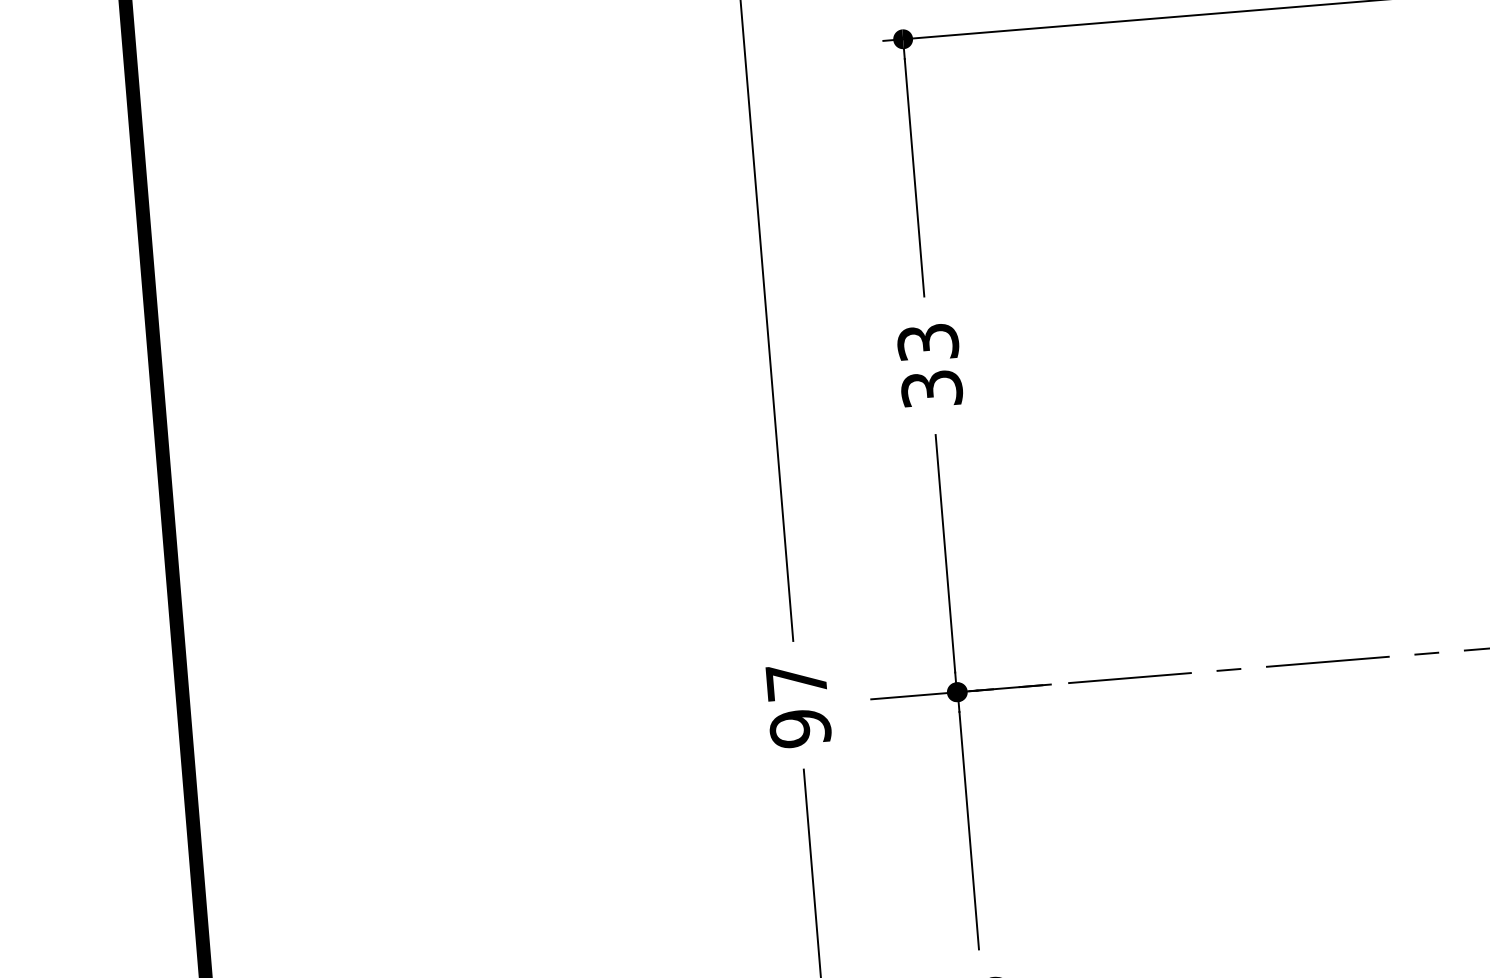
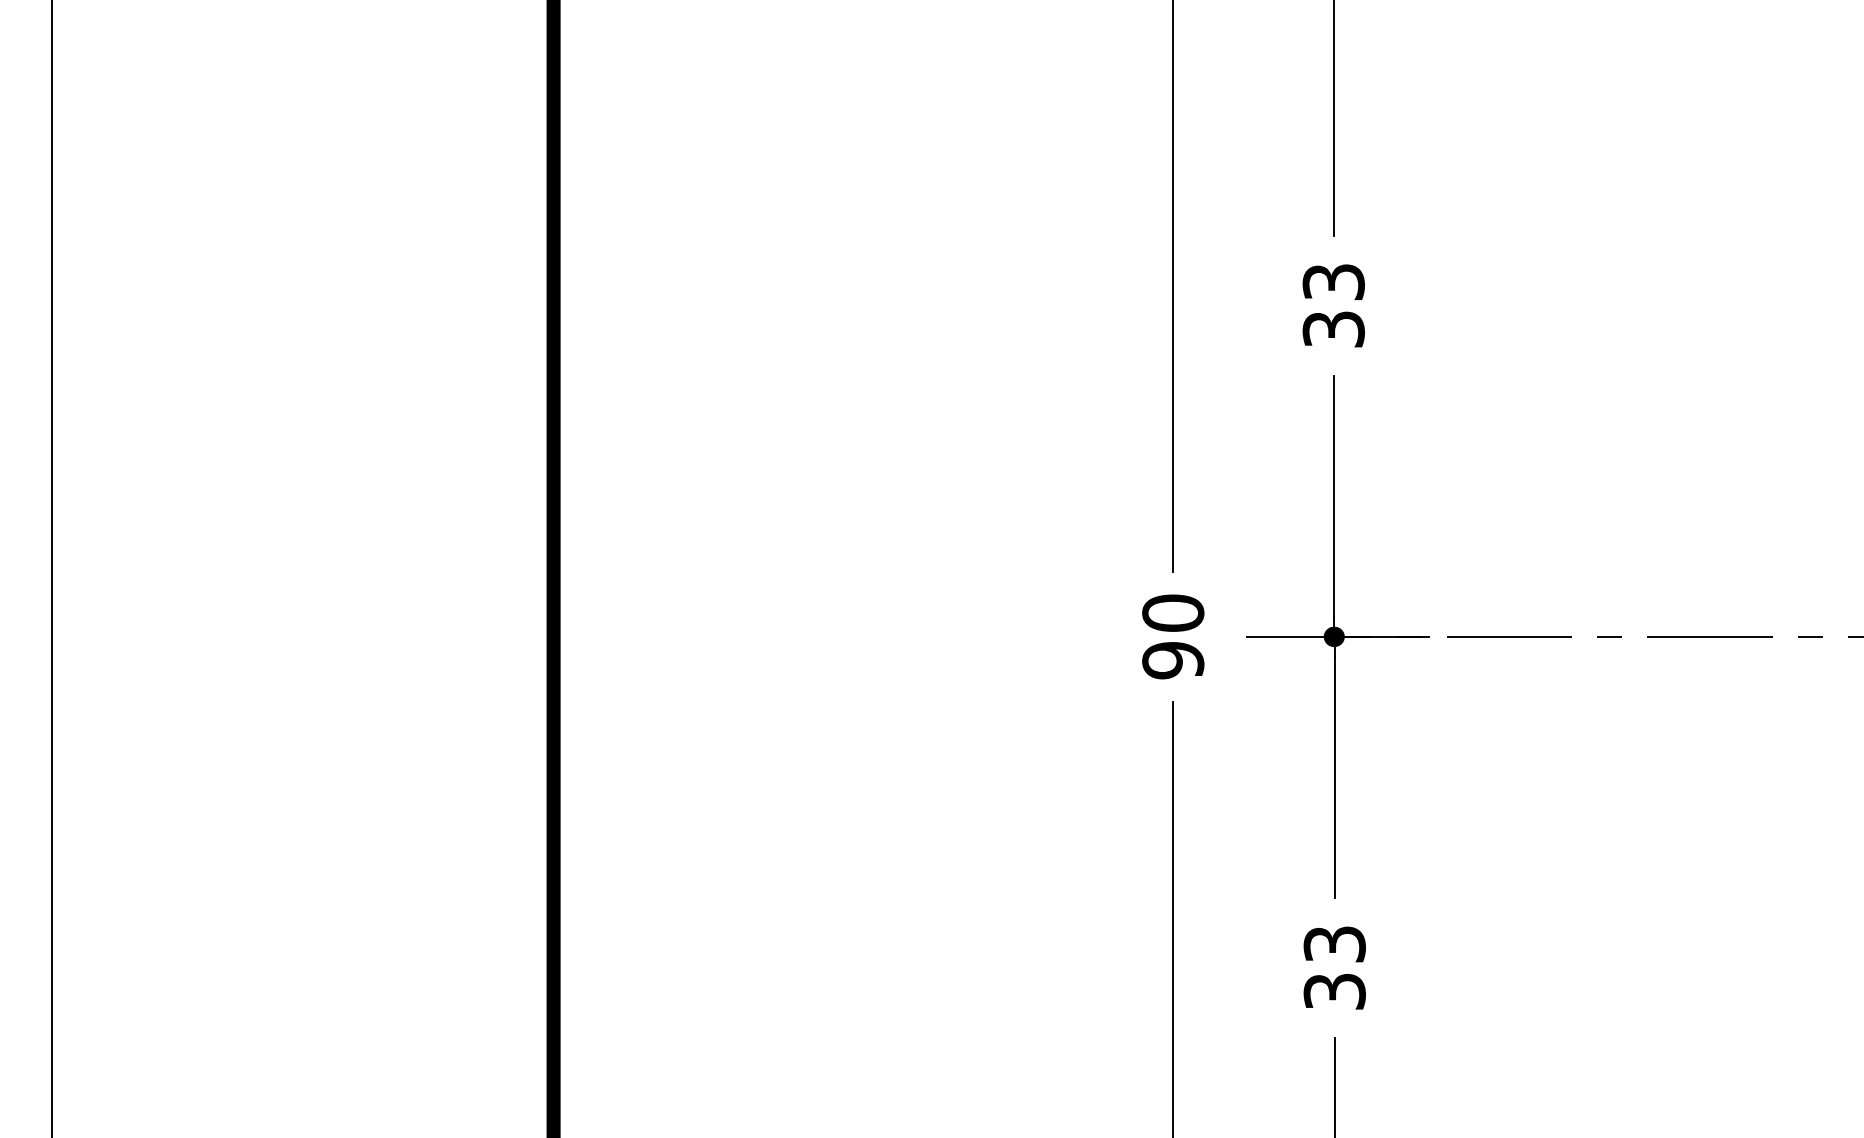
text: (796, 681) -> (1173, 612), 97 -> 90

